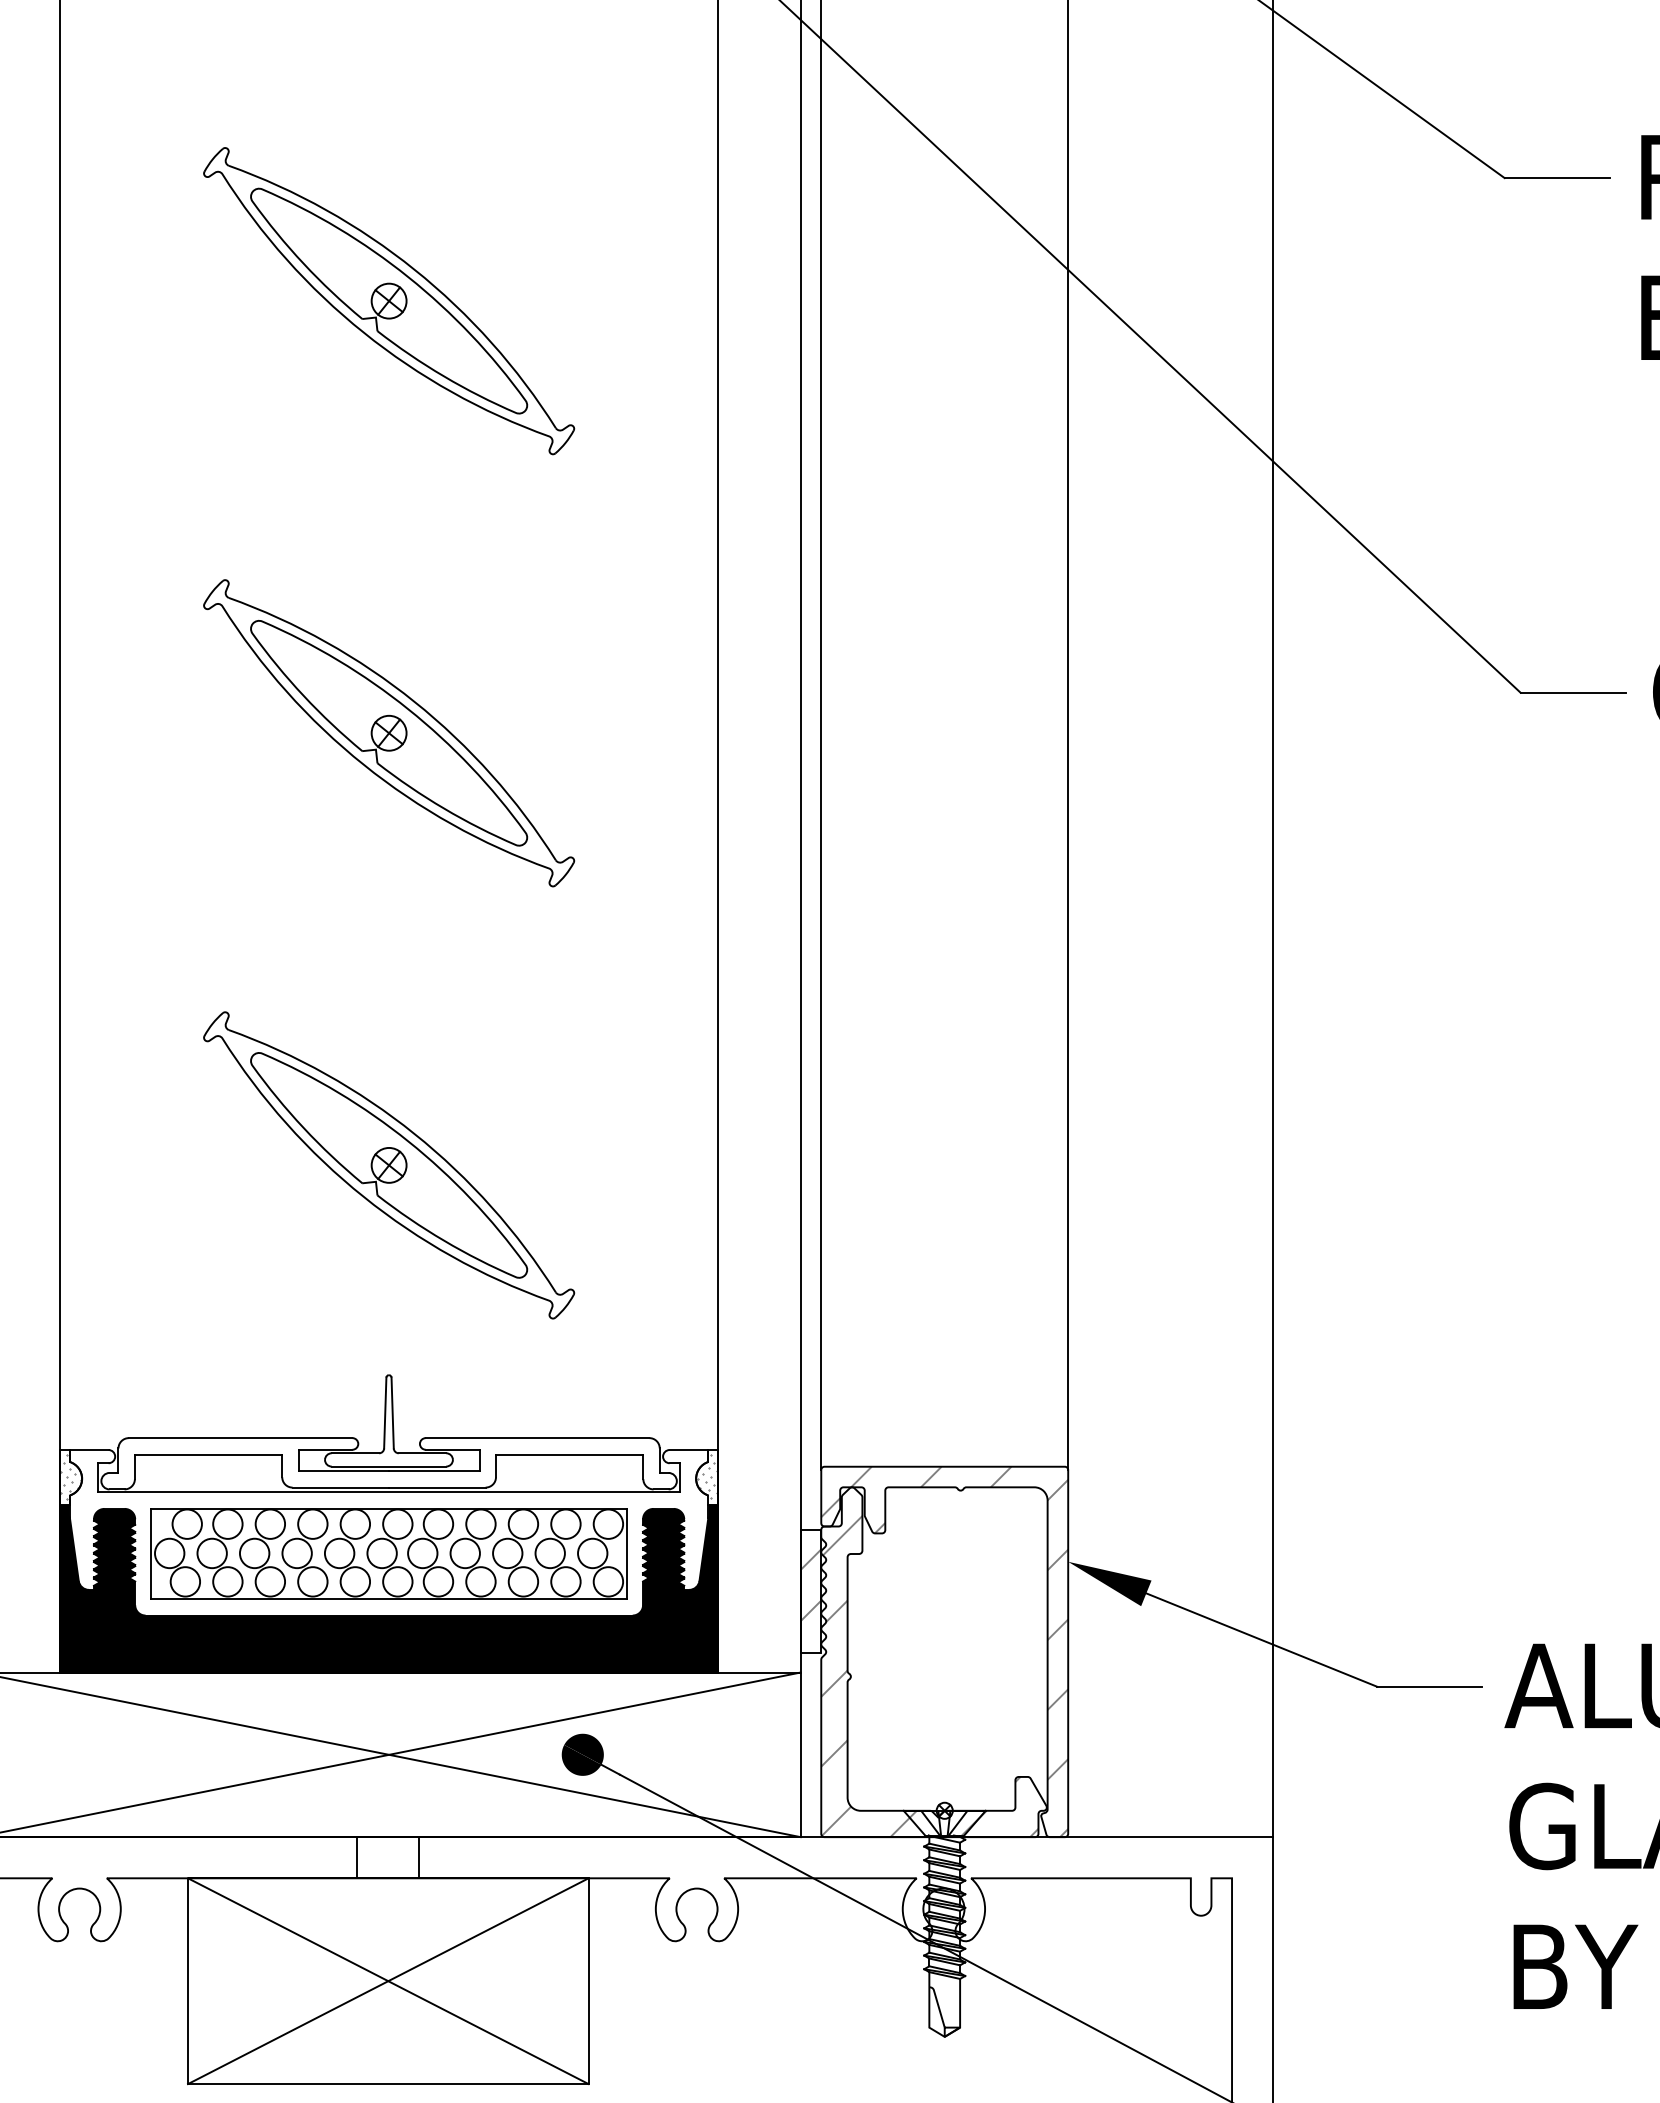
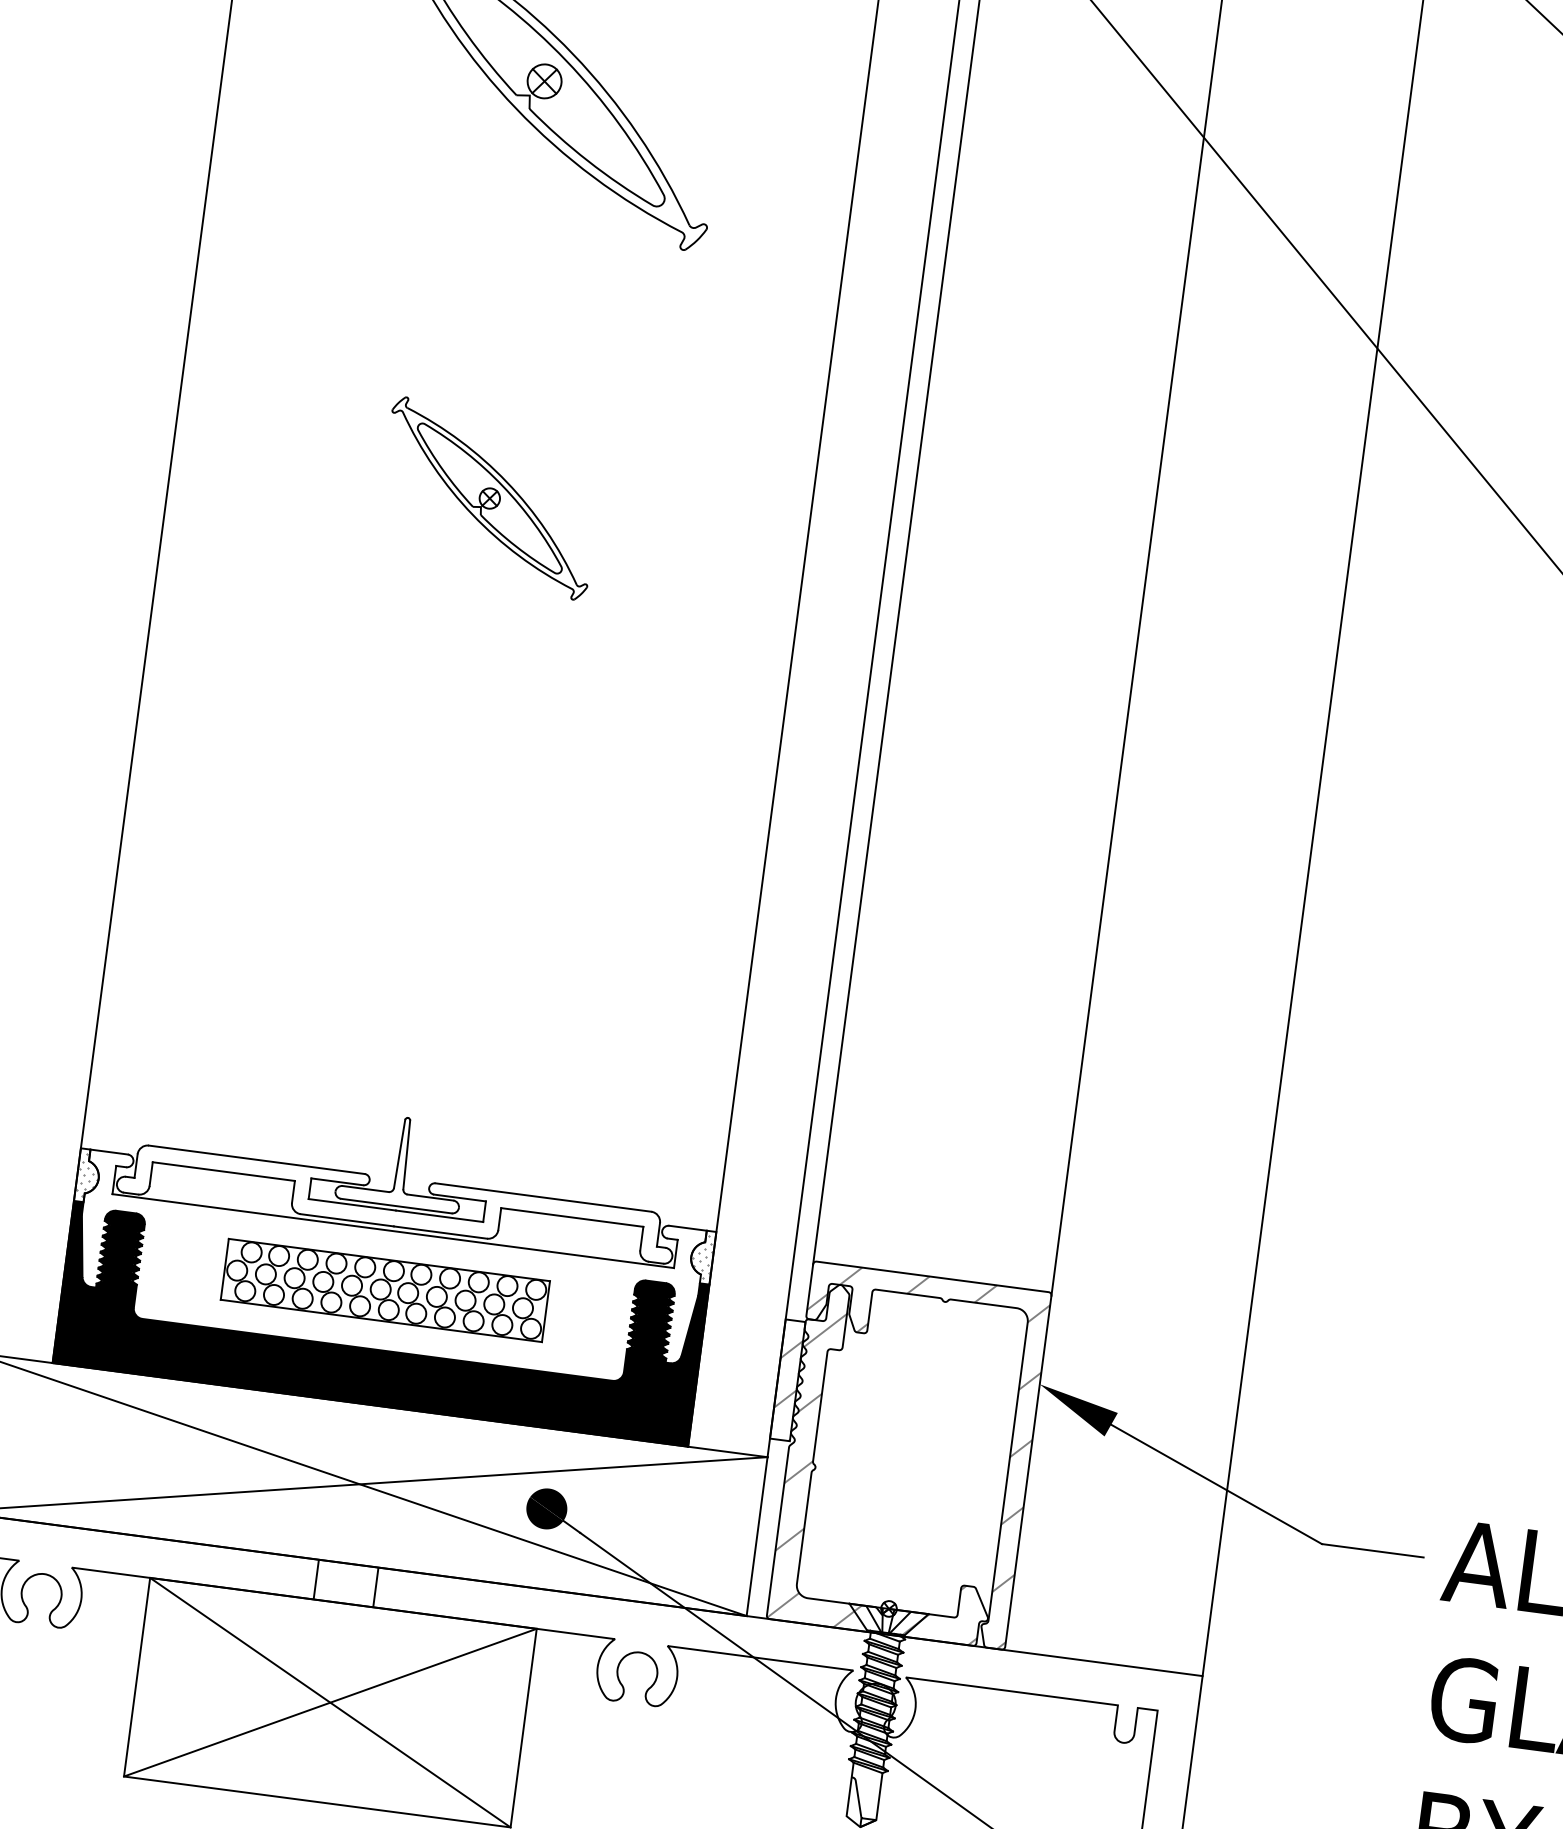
part: (389, 733) -> (490, 498), size x0.6
part: (389, 1165) -> (435, 915), removed
part: (388, 1553) -> (384, 1289), size x0.7

